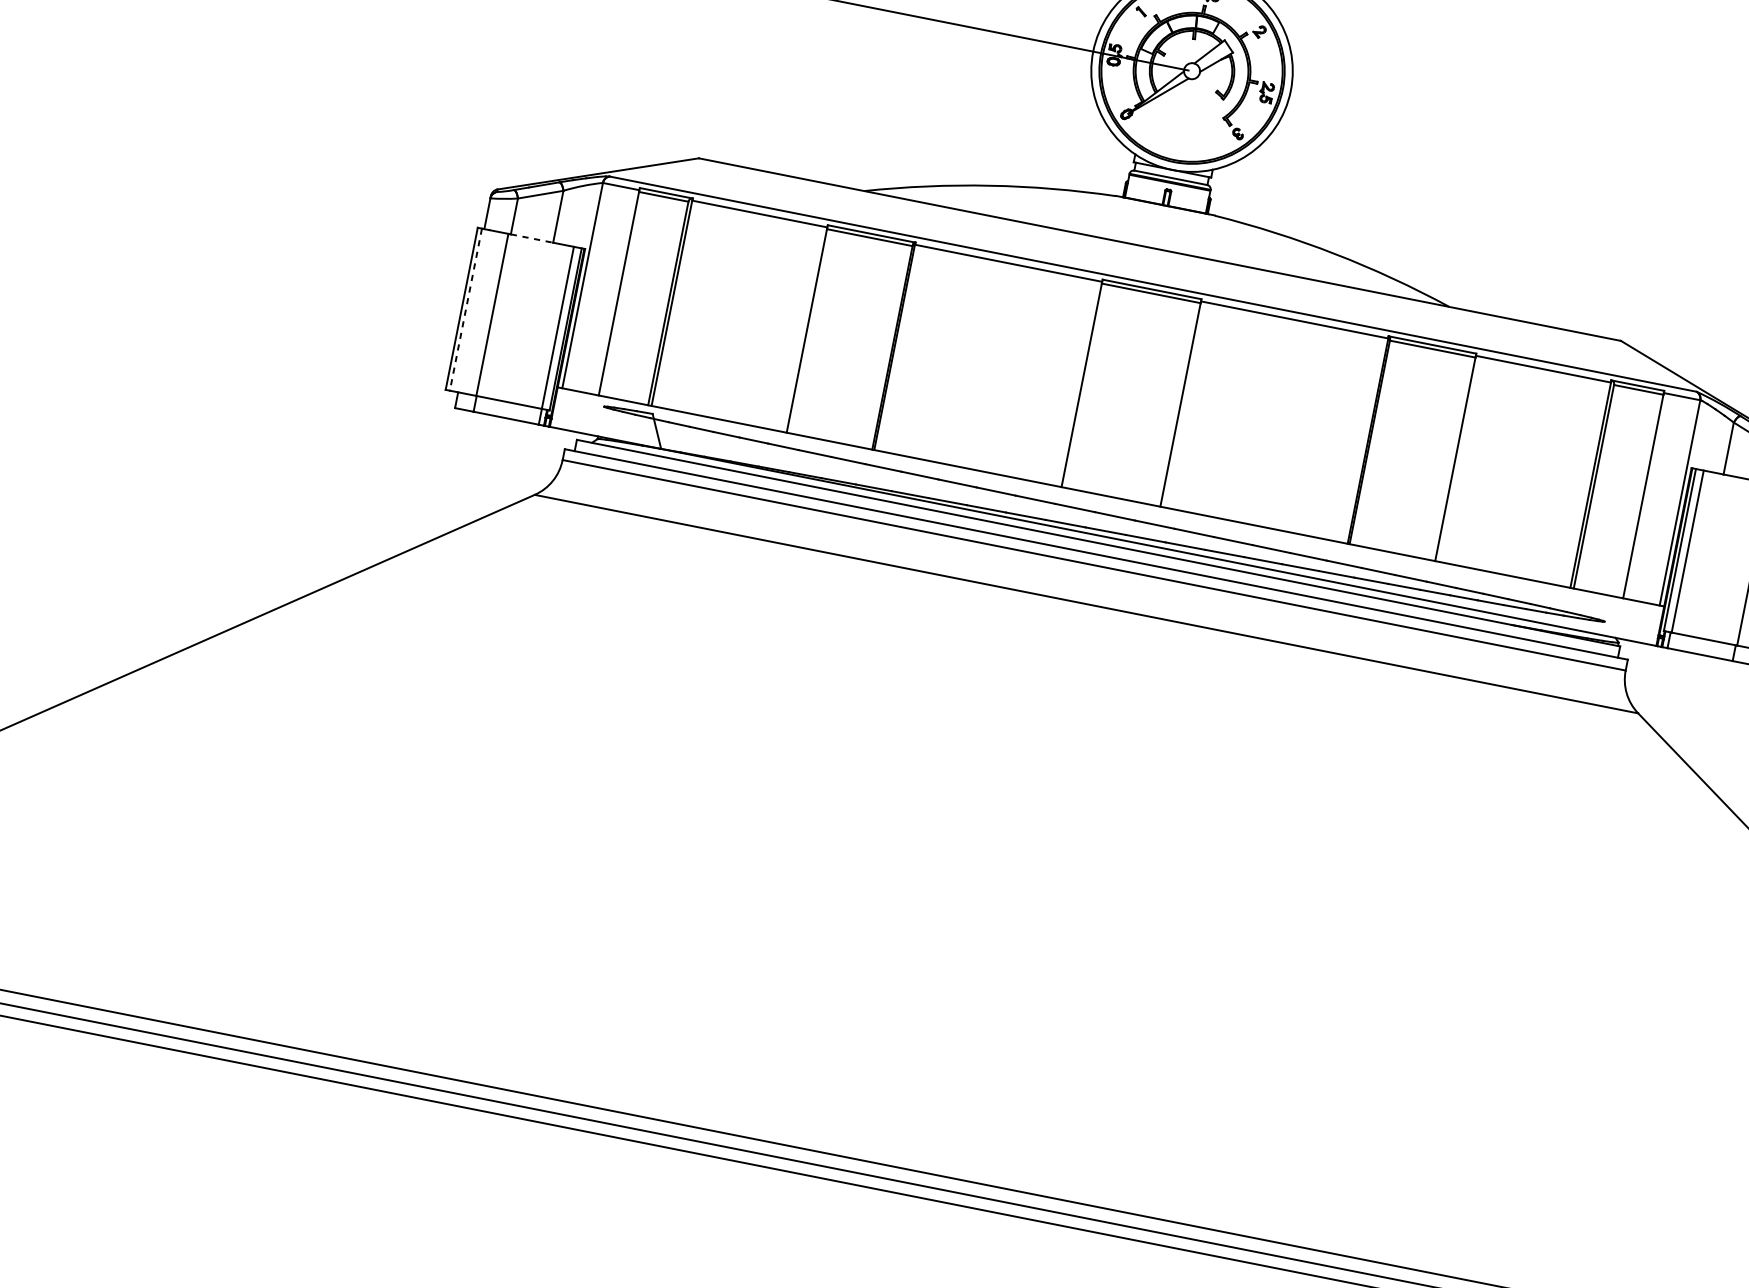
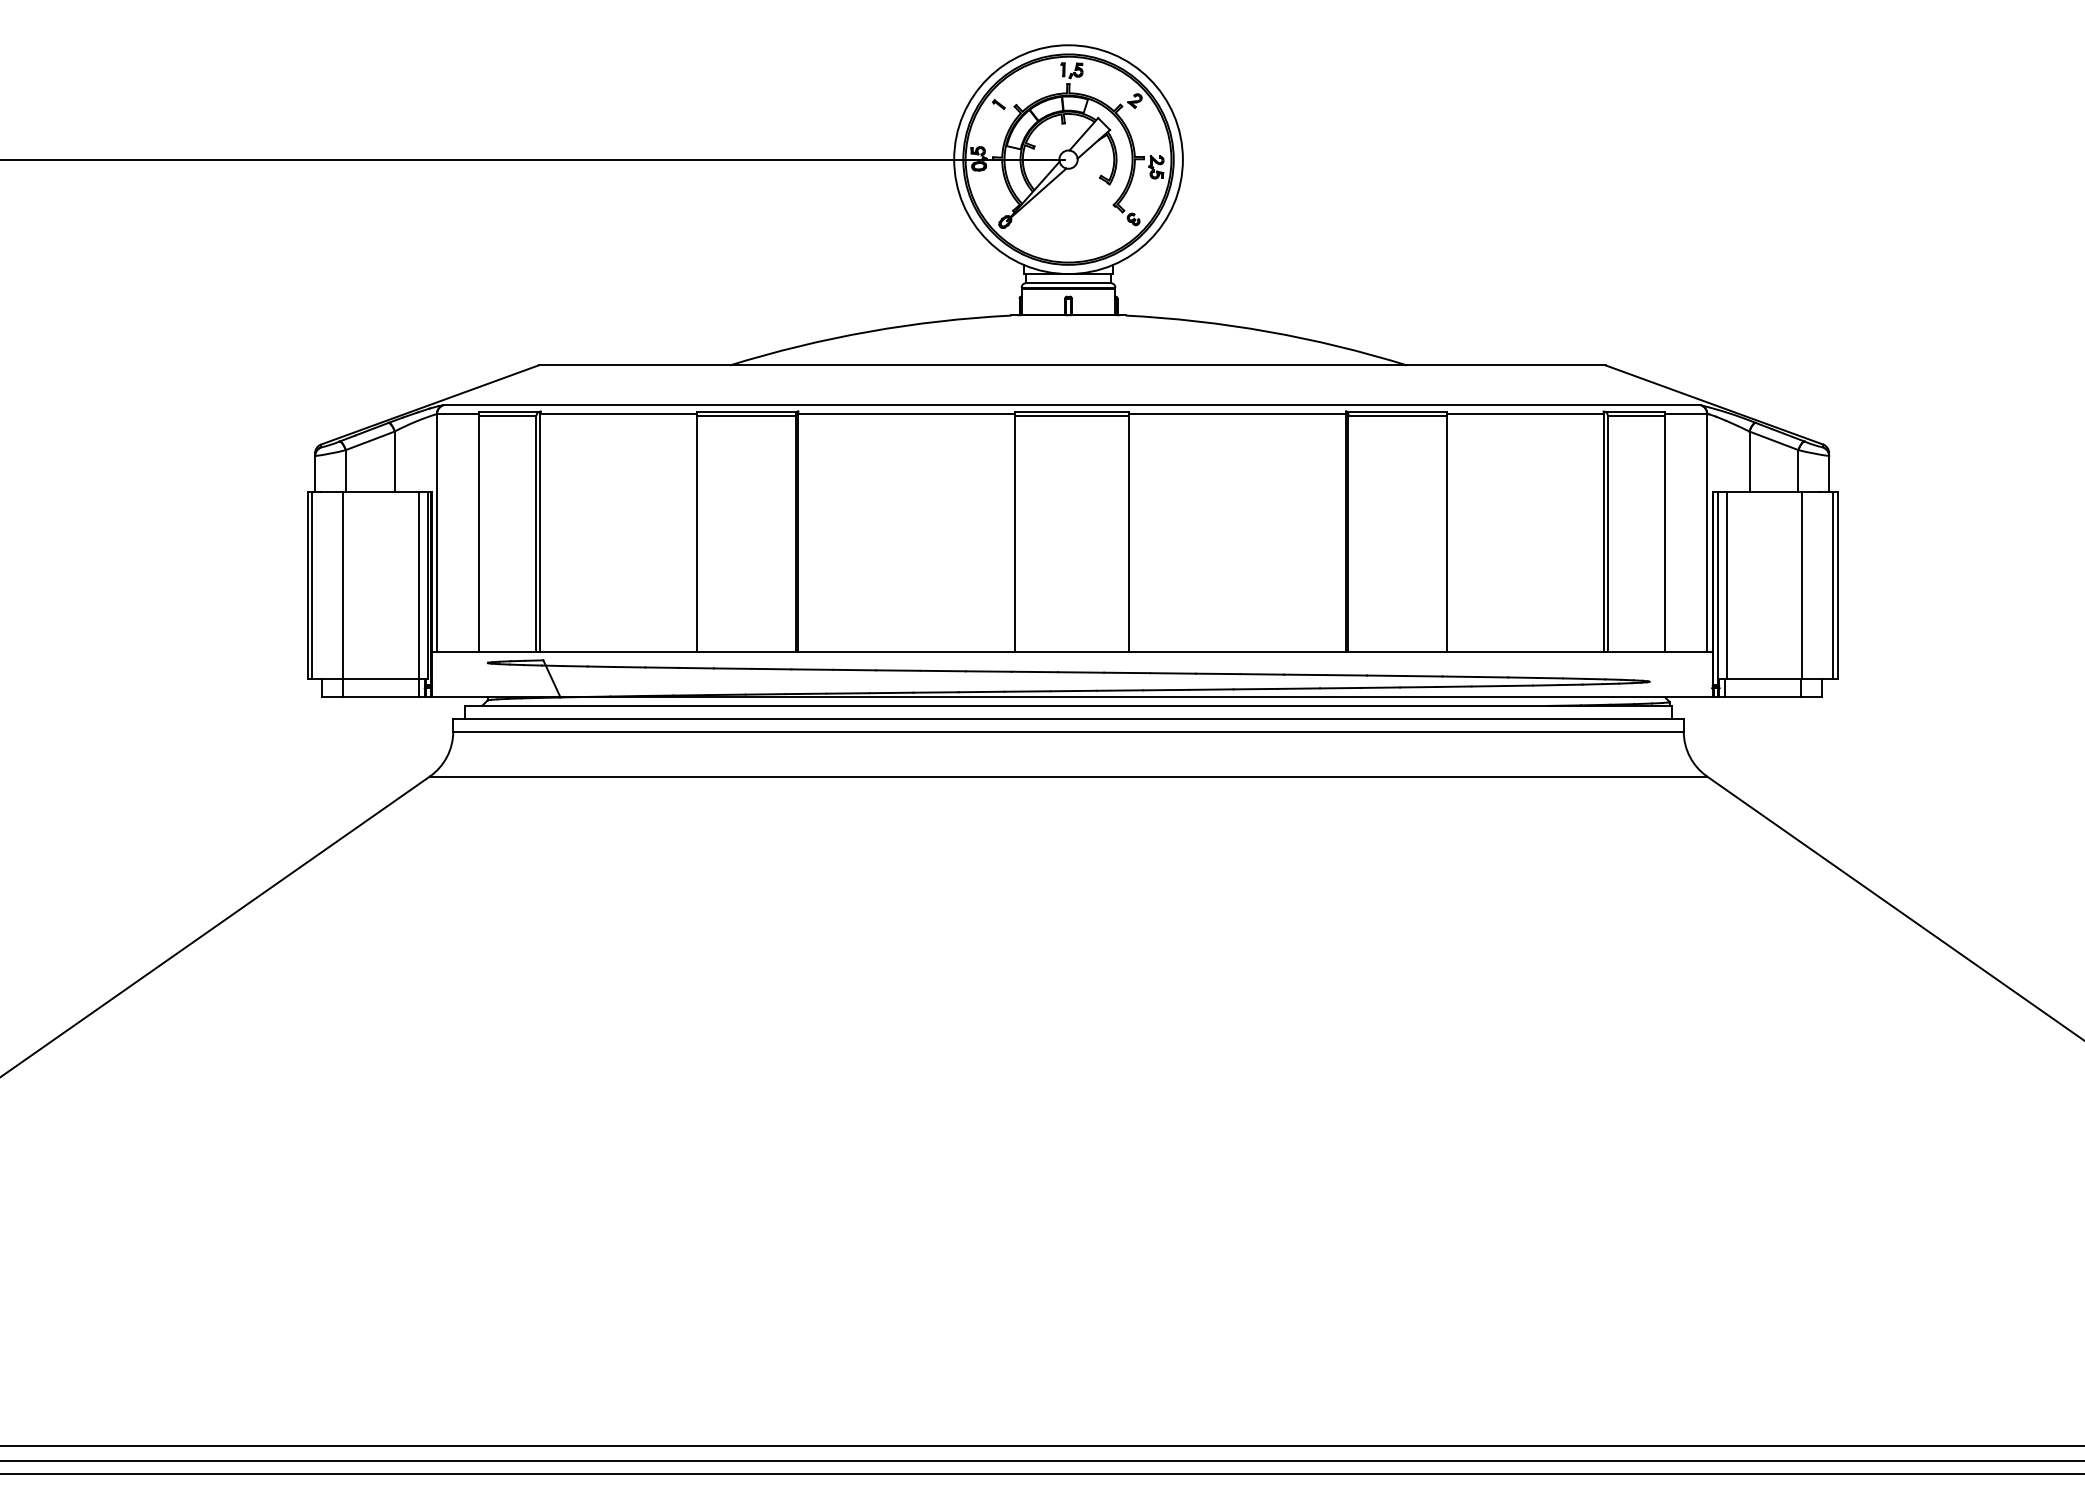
line: (532, 238) -> (370, 491), dashed -> solid
line: (466, 309) -> (312, 585), dashed -> solid

